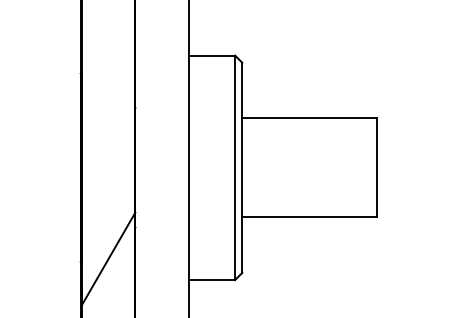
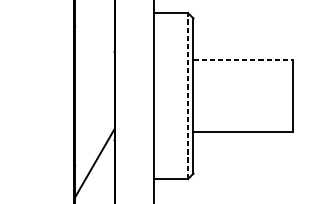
line: (309, 118) -> (243, 59), solid -> dashed
line: (235, 167) -> (188, 95), solid -> dashed

